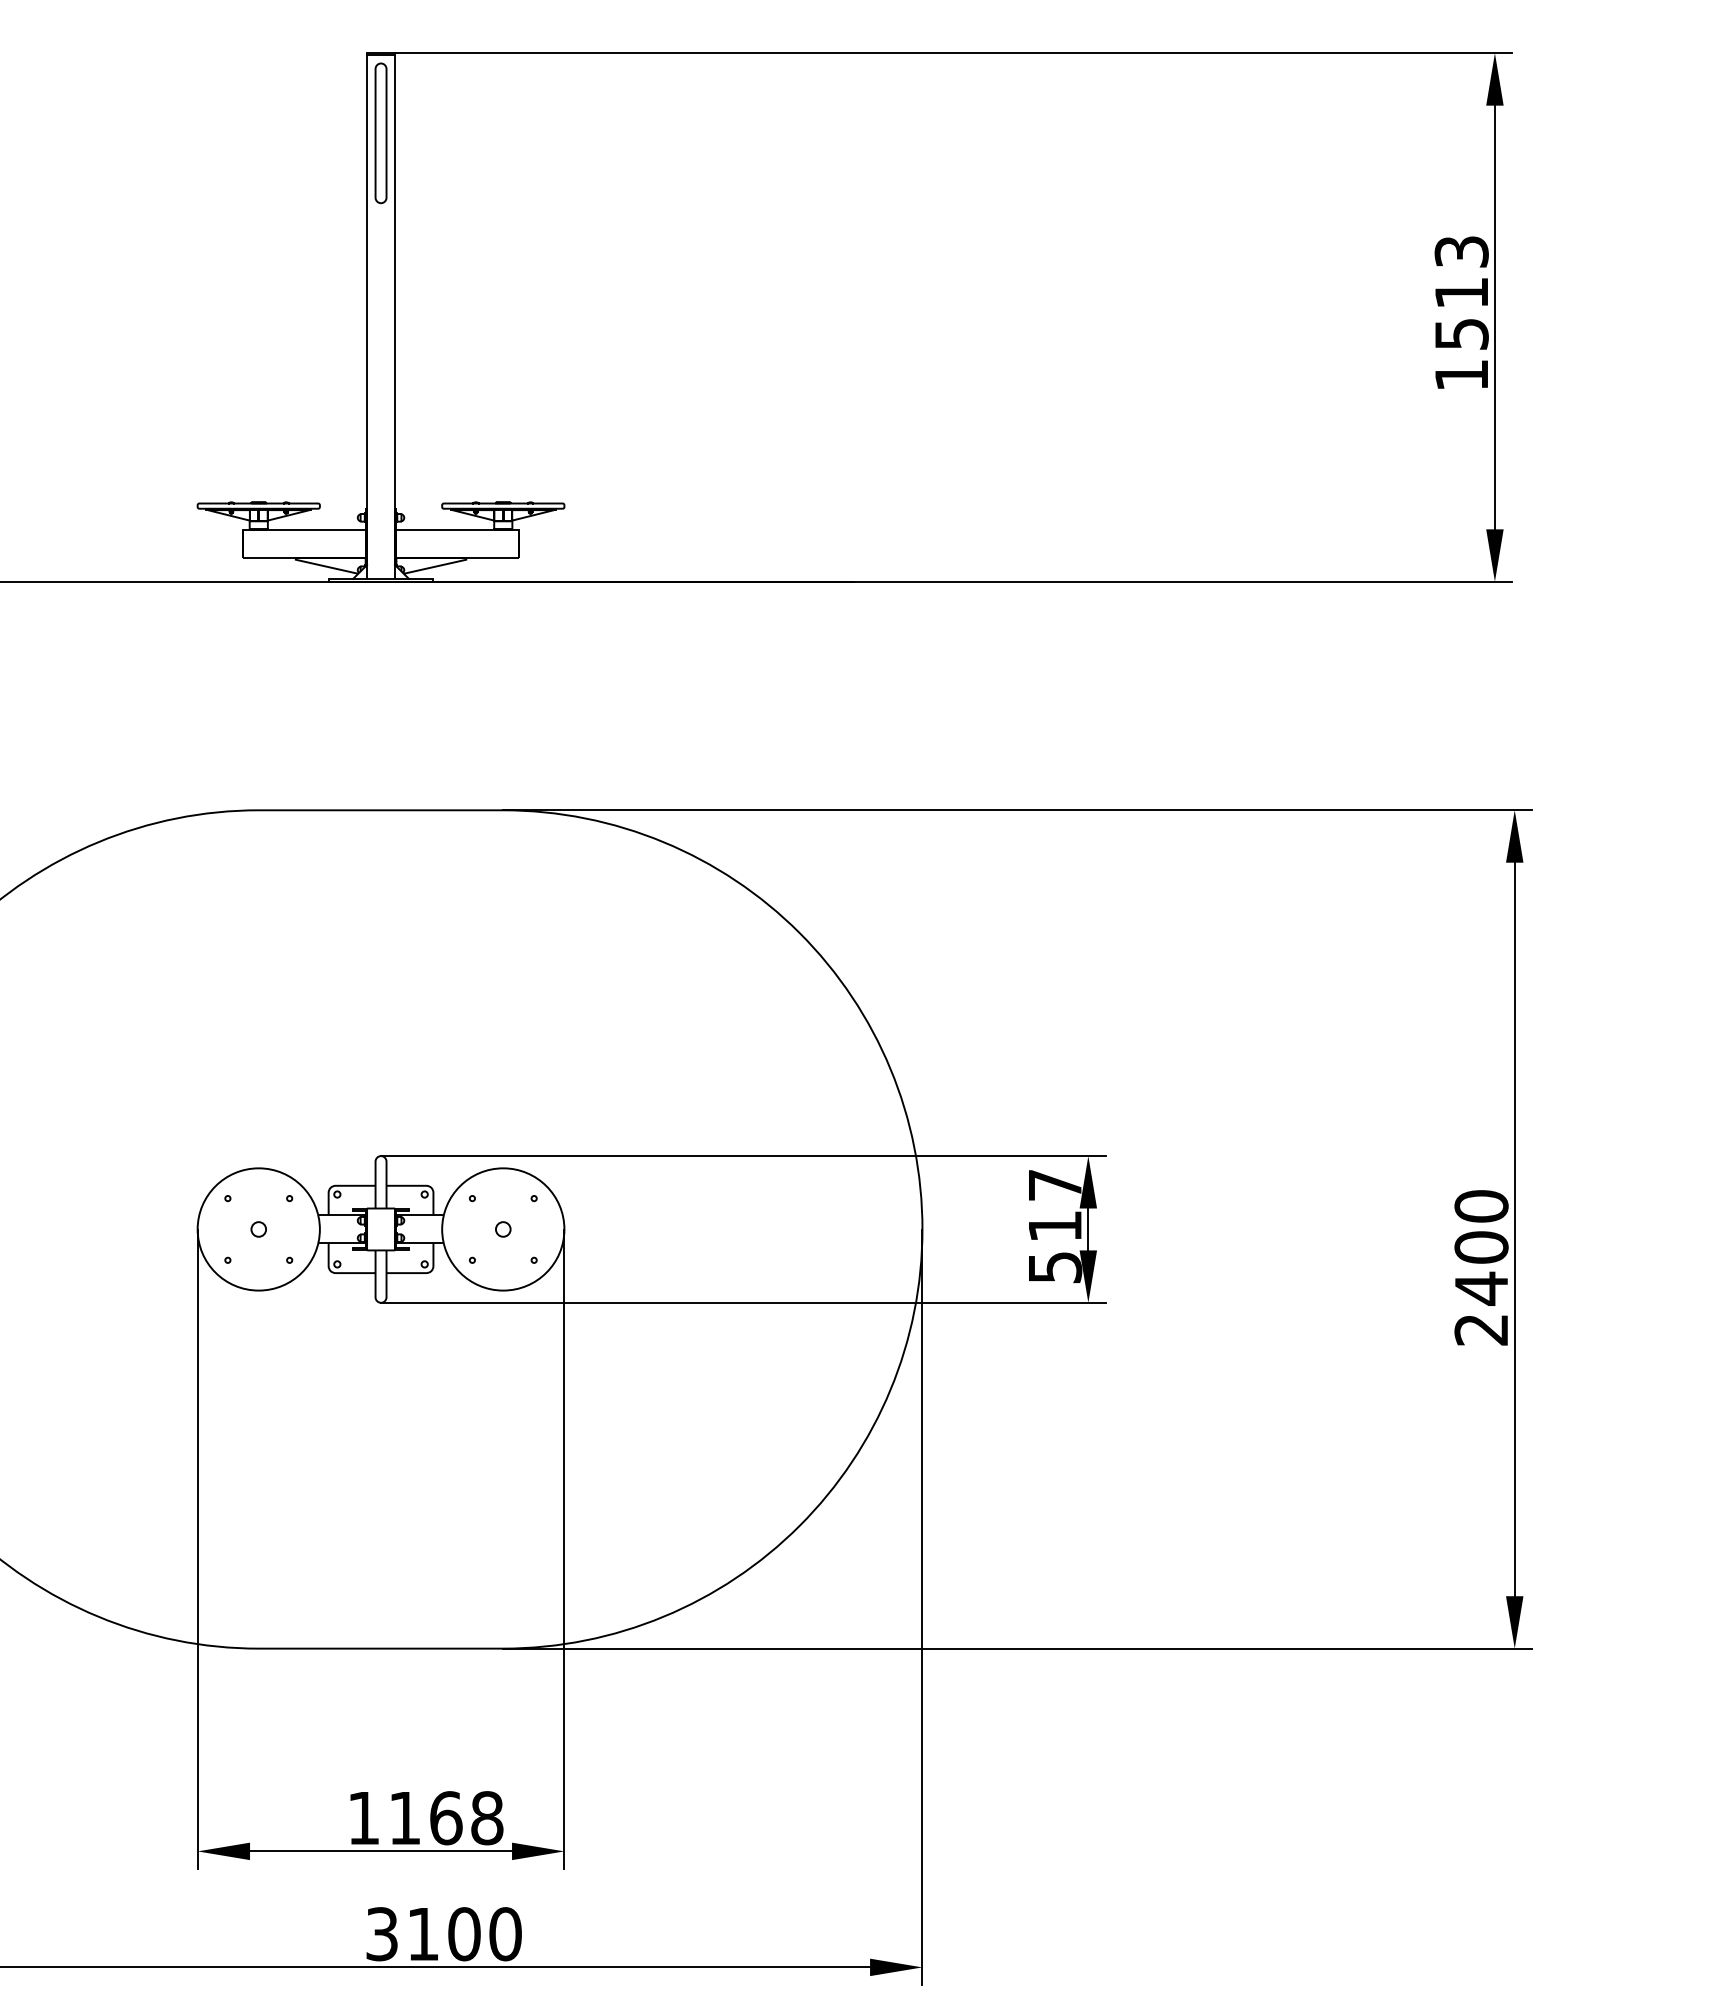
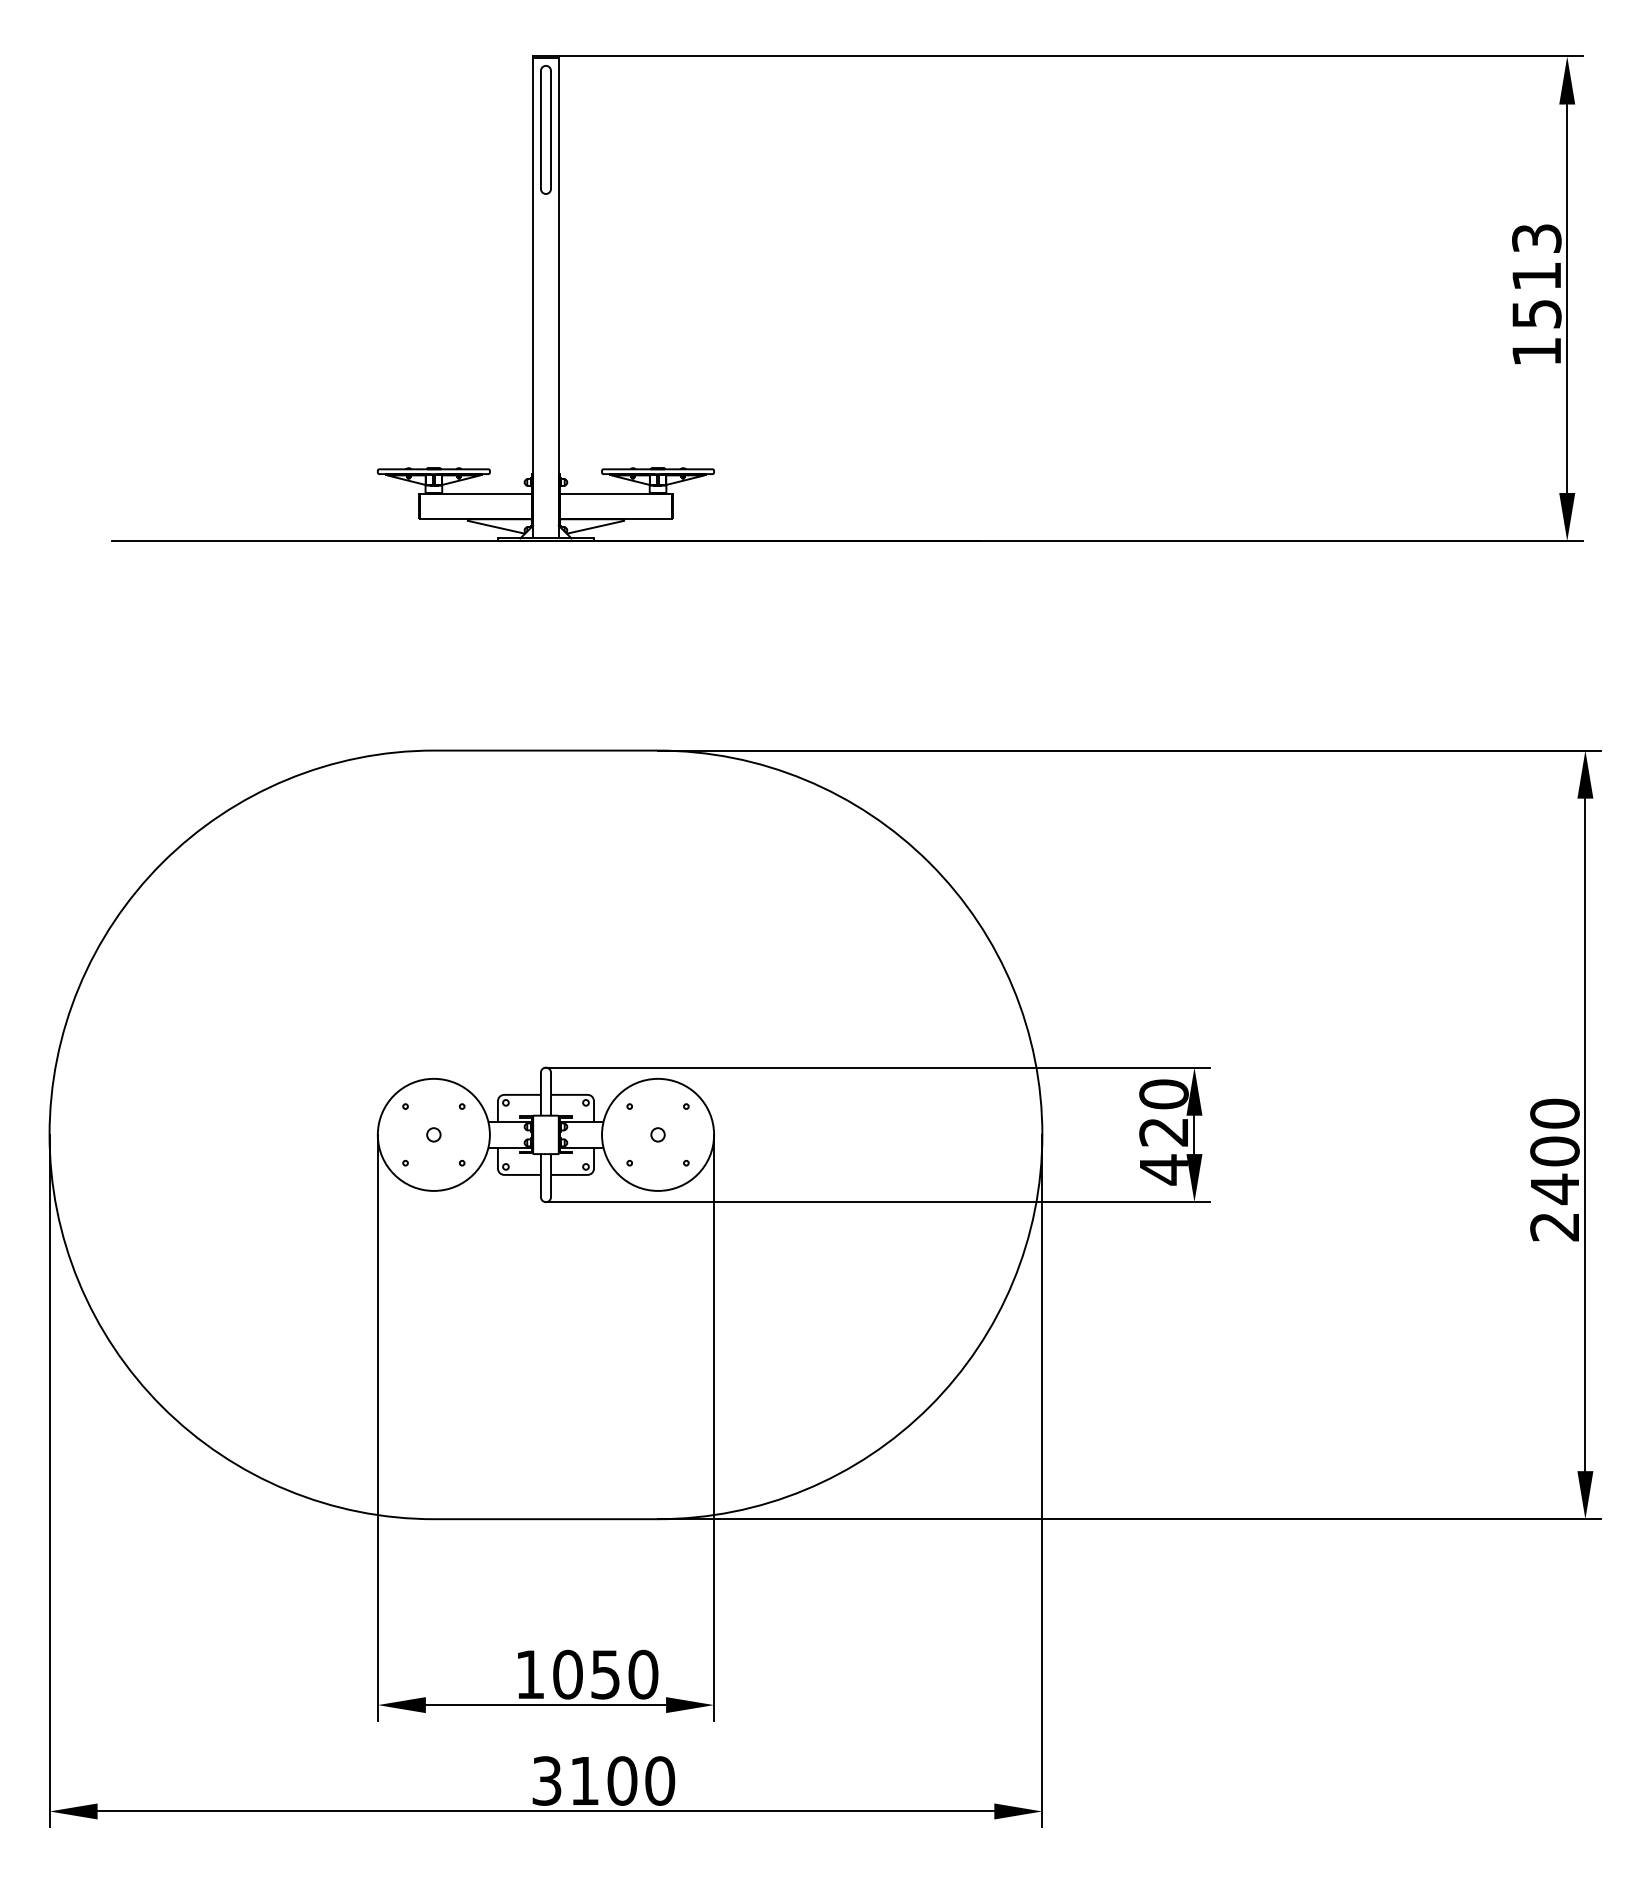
text: (1054, 1226) -> (1163, 1132), 517 -> 420
text: (445, 1818) -> (605, 1674), 1168 -> 1050

